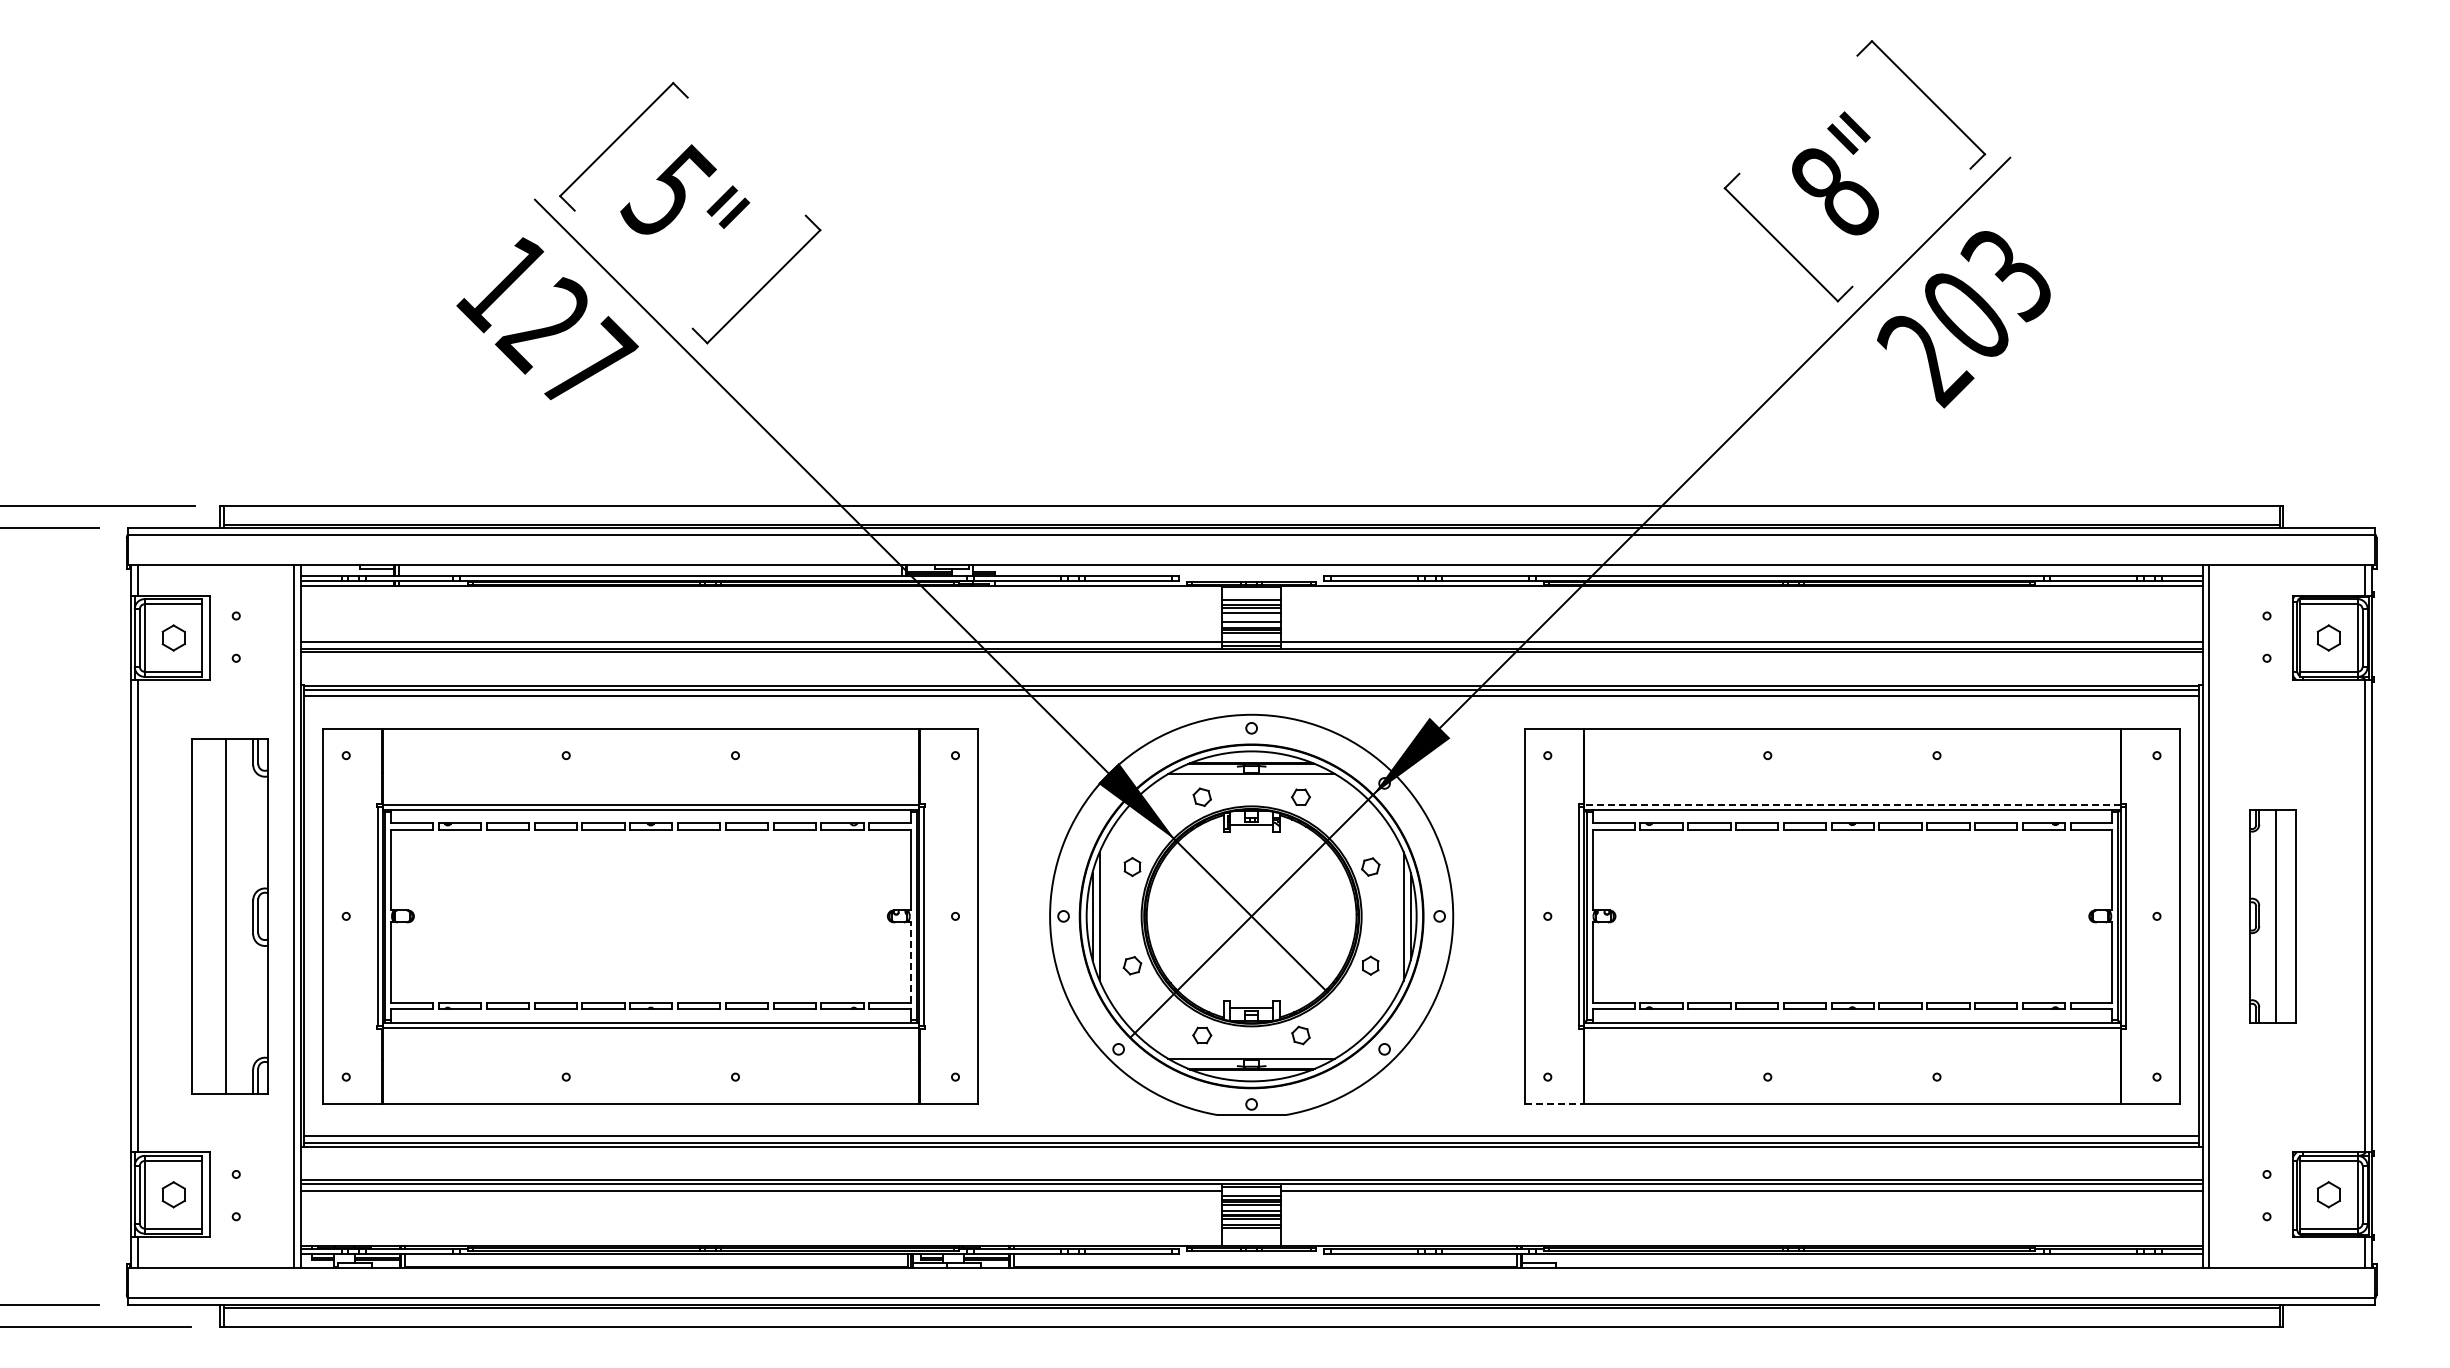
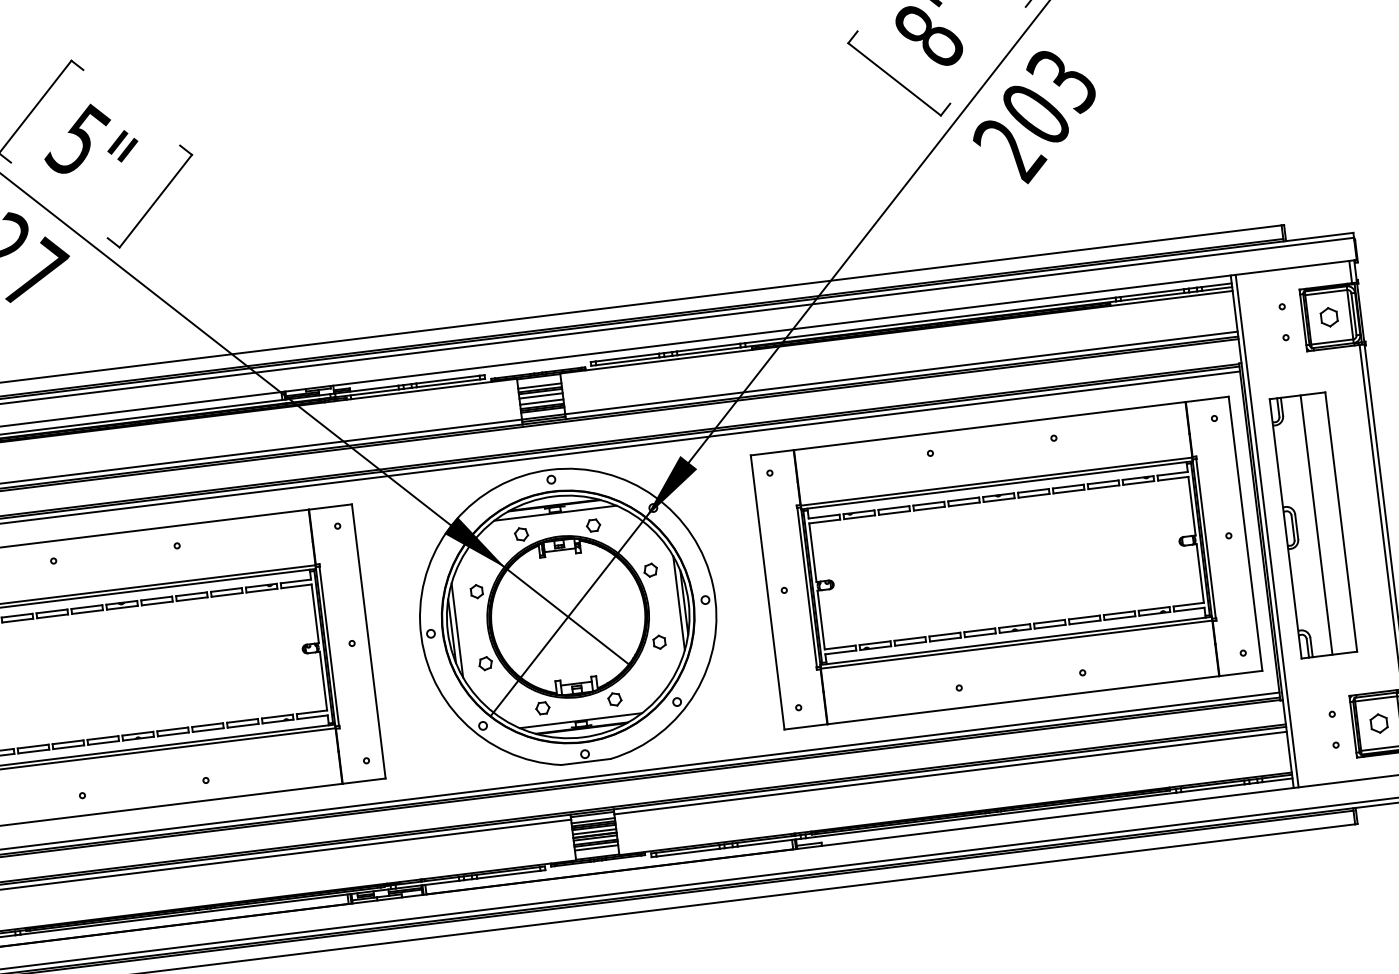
line: (1851, 804) -> (995, 481), dashed -> solid
part: (2272, 916) -> (1313, 525), size x1.67
line: (910, 962) -> (323, 681), dashed -> solid
line: (1554, 1104) -> (806, 727), dashed -> solid
line: (1251, 1232) -> (596, 847), added

